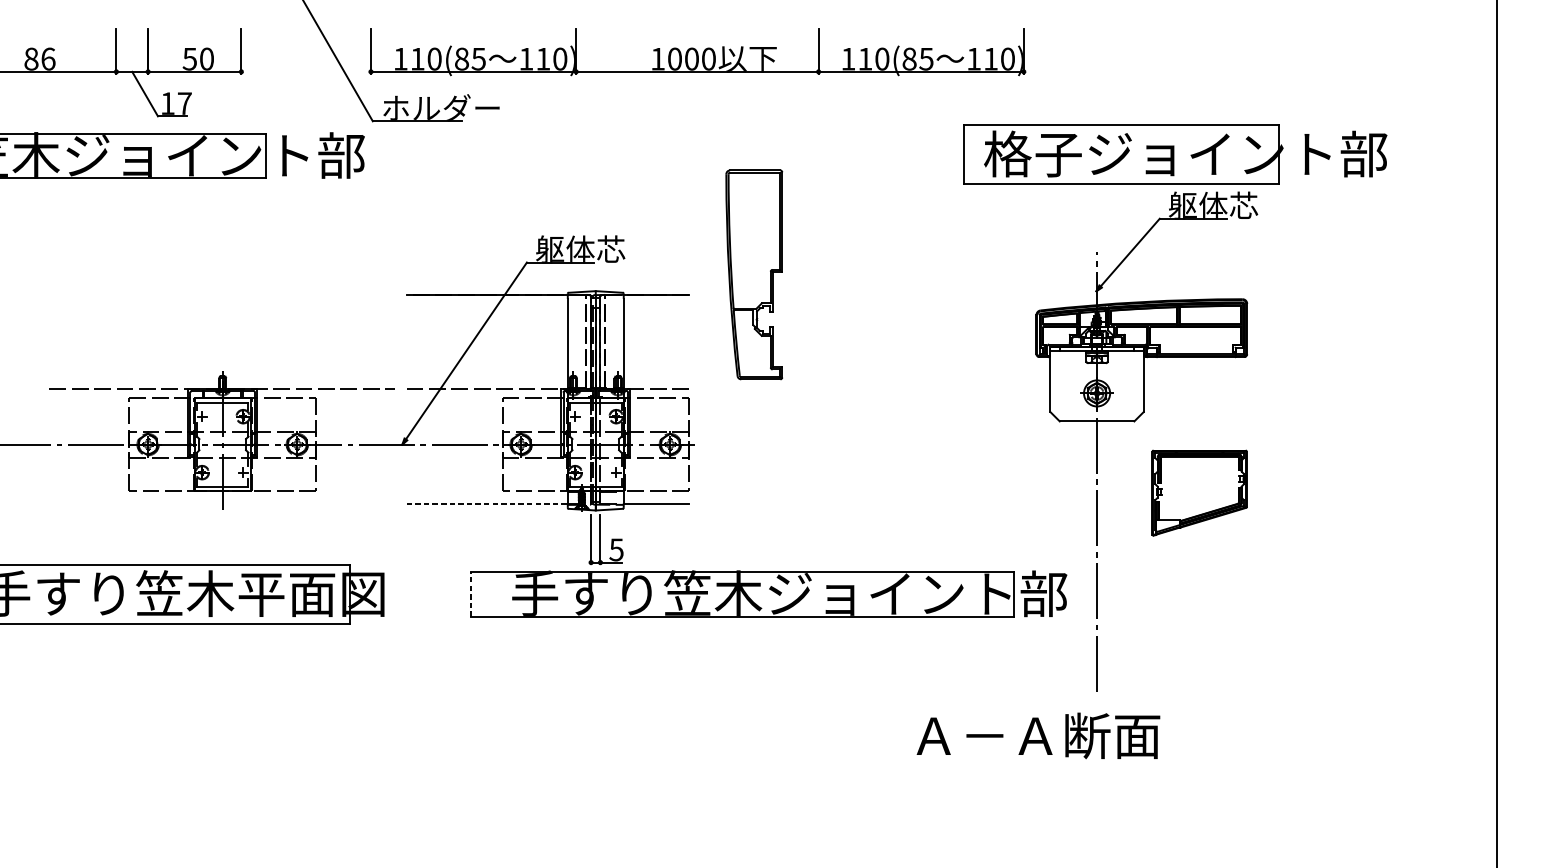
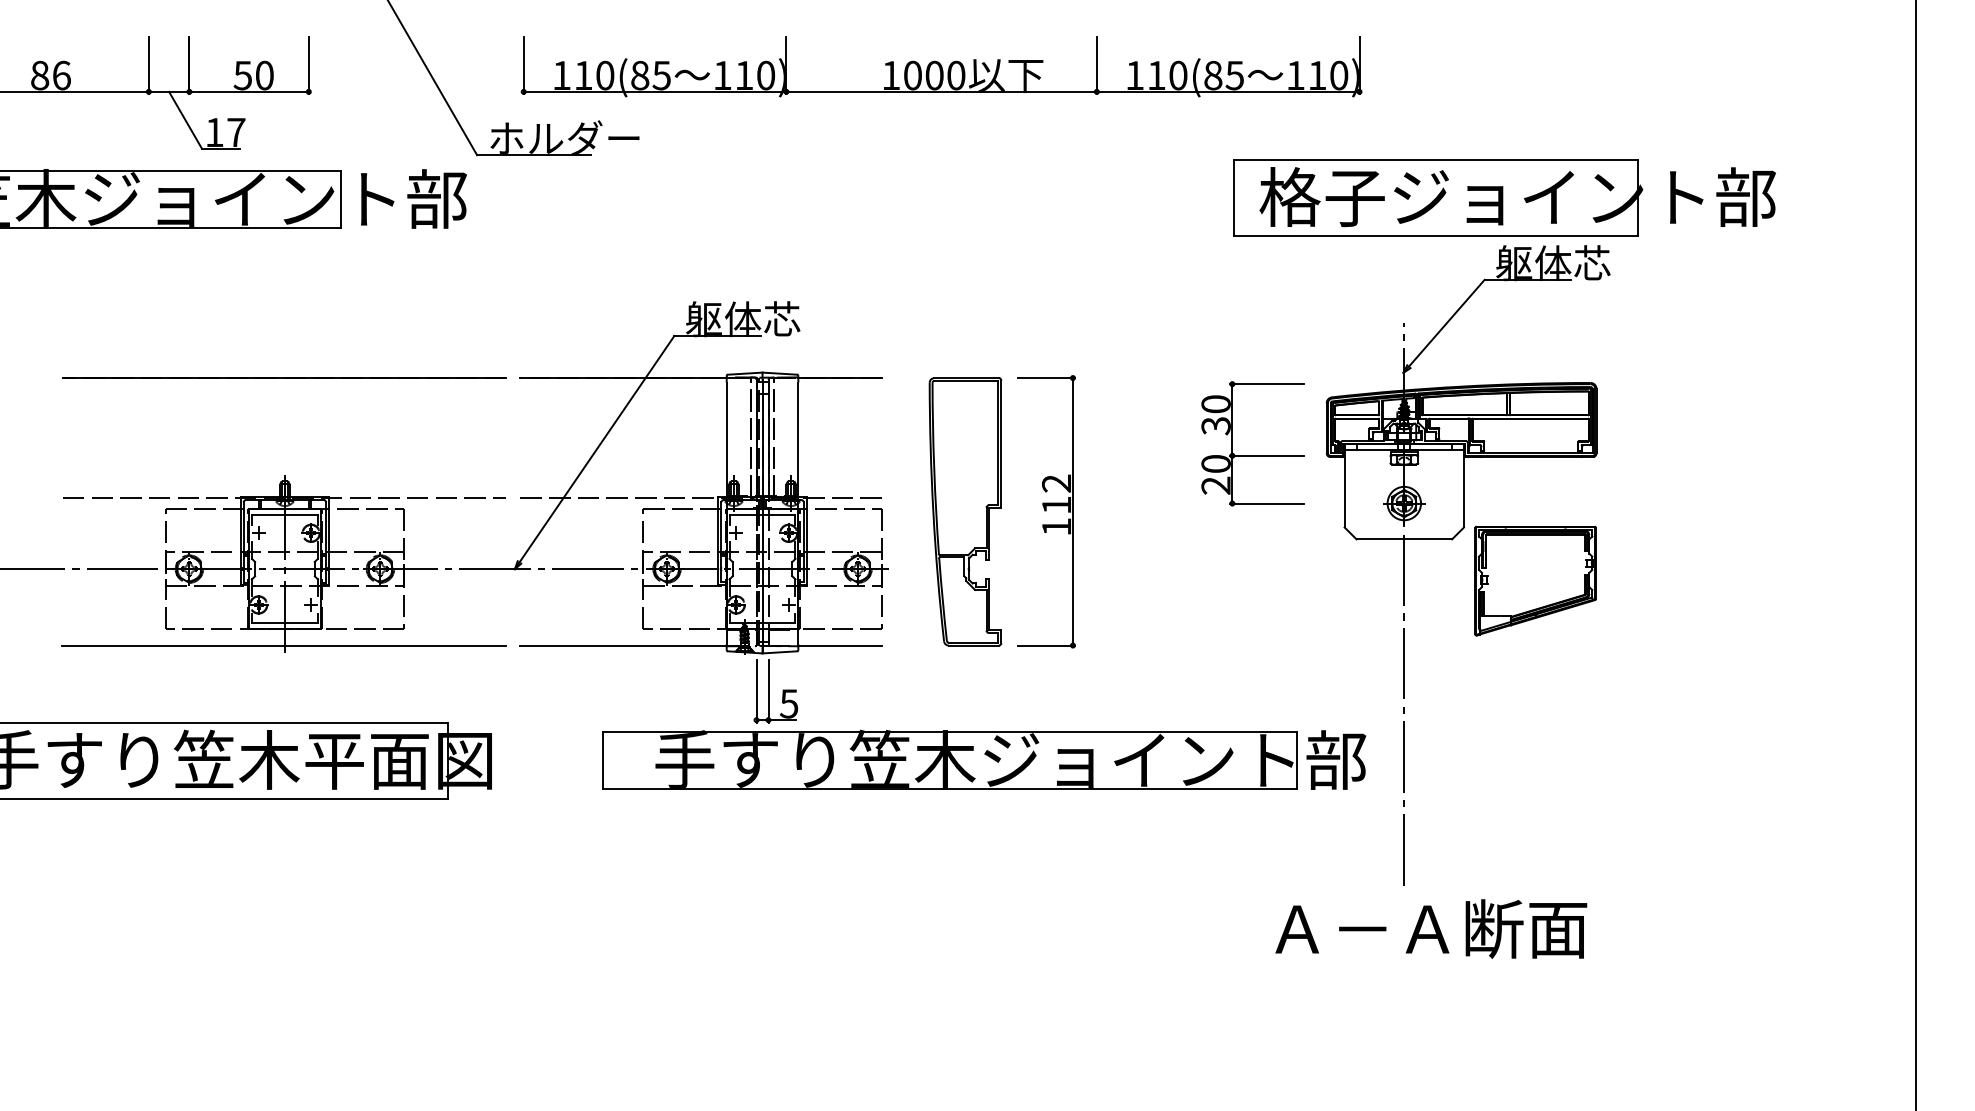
part: (697, 52) -> (941, 66), moved
part: (754, 274) -> (965, 511), moved
line: (222, 294) -> (284, 377), added
part: (978, 355) -> (1252, 455), added
part: (817, 399) -> (1046, 511), added
part: (1199, 493) -> (1535, 581), moved
line: (221, 504) -> (283, 645), added
line: (487, 504) -> (624, 645), dashed -> solid
line: (470, 594) -> (602, 760), dashed -> solid
text: (1038, 735) -> (1431, 928), moved

